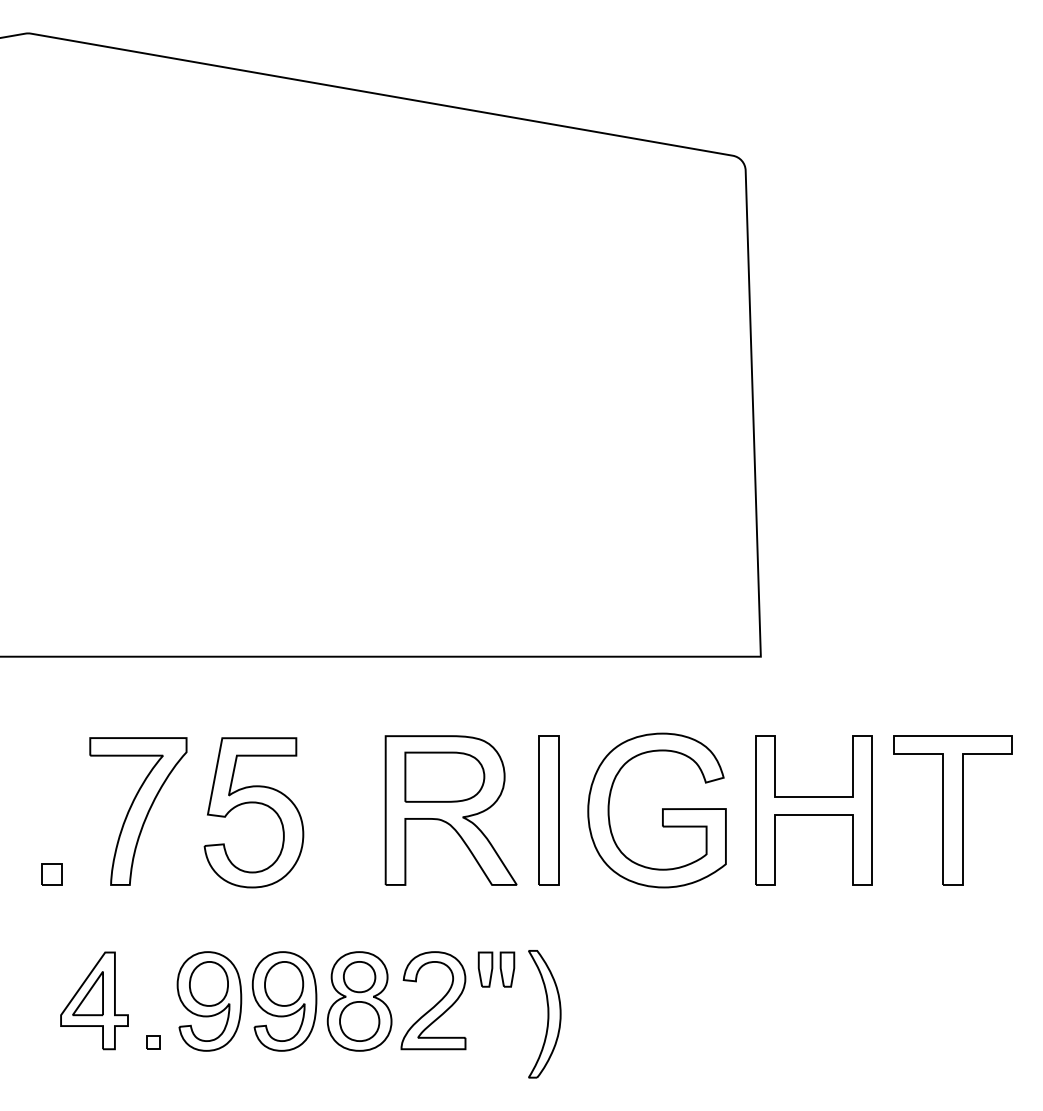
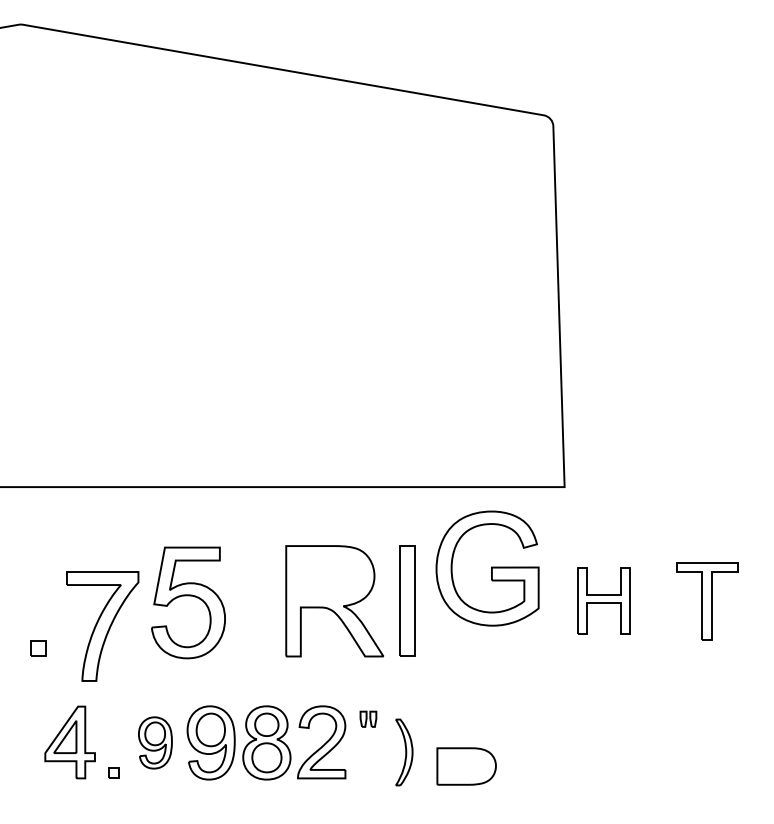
part: (444, 776) -> (466, 765), moved
part: (656, 810) -> (487, 568), moved
part: (813, 810) -> (603, 601), size x0.6
part: (952, 810) -> (706, 601), size x0.7
part: (138, 811) -> (102, 626), moved
part: (496, 969) -> (368, 719), size x0.6
part: (209, 1001) -> (155, 742), size x0.7
part: (544, 1014) -> (404, 752), size x0.7

